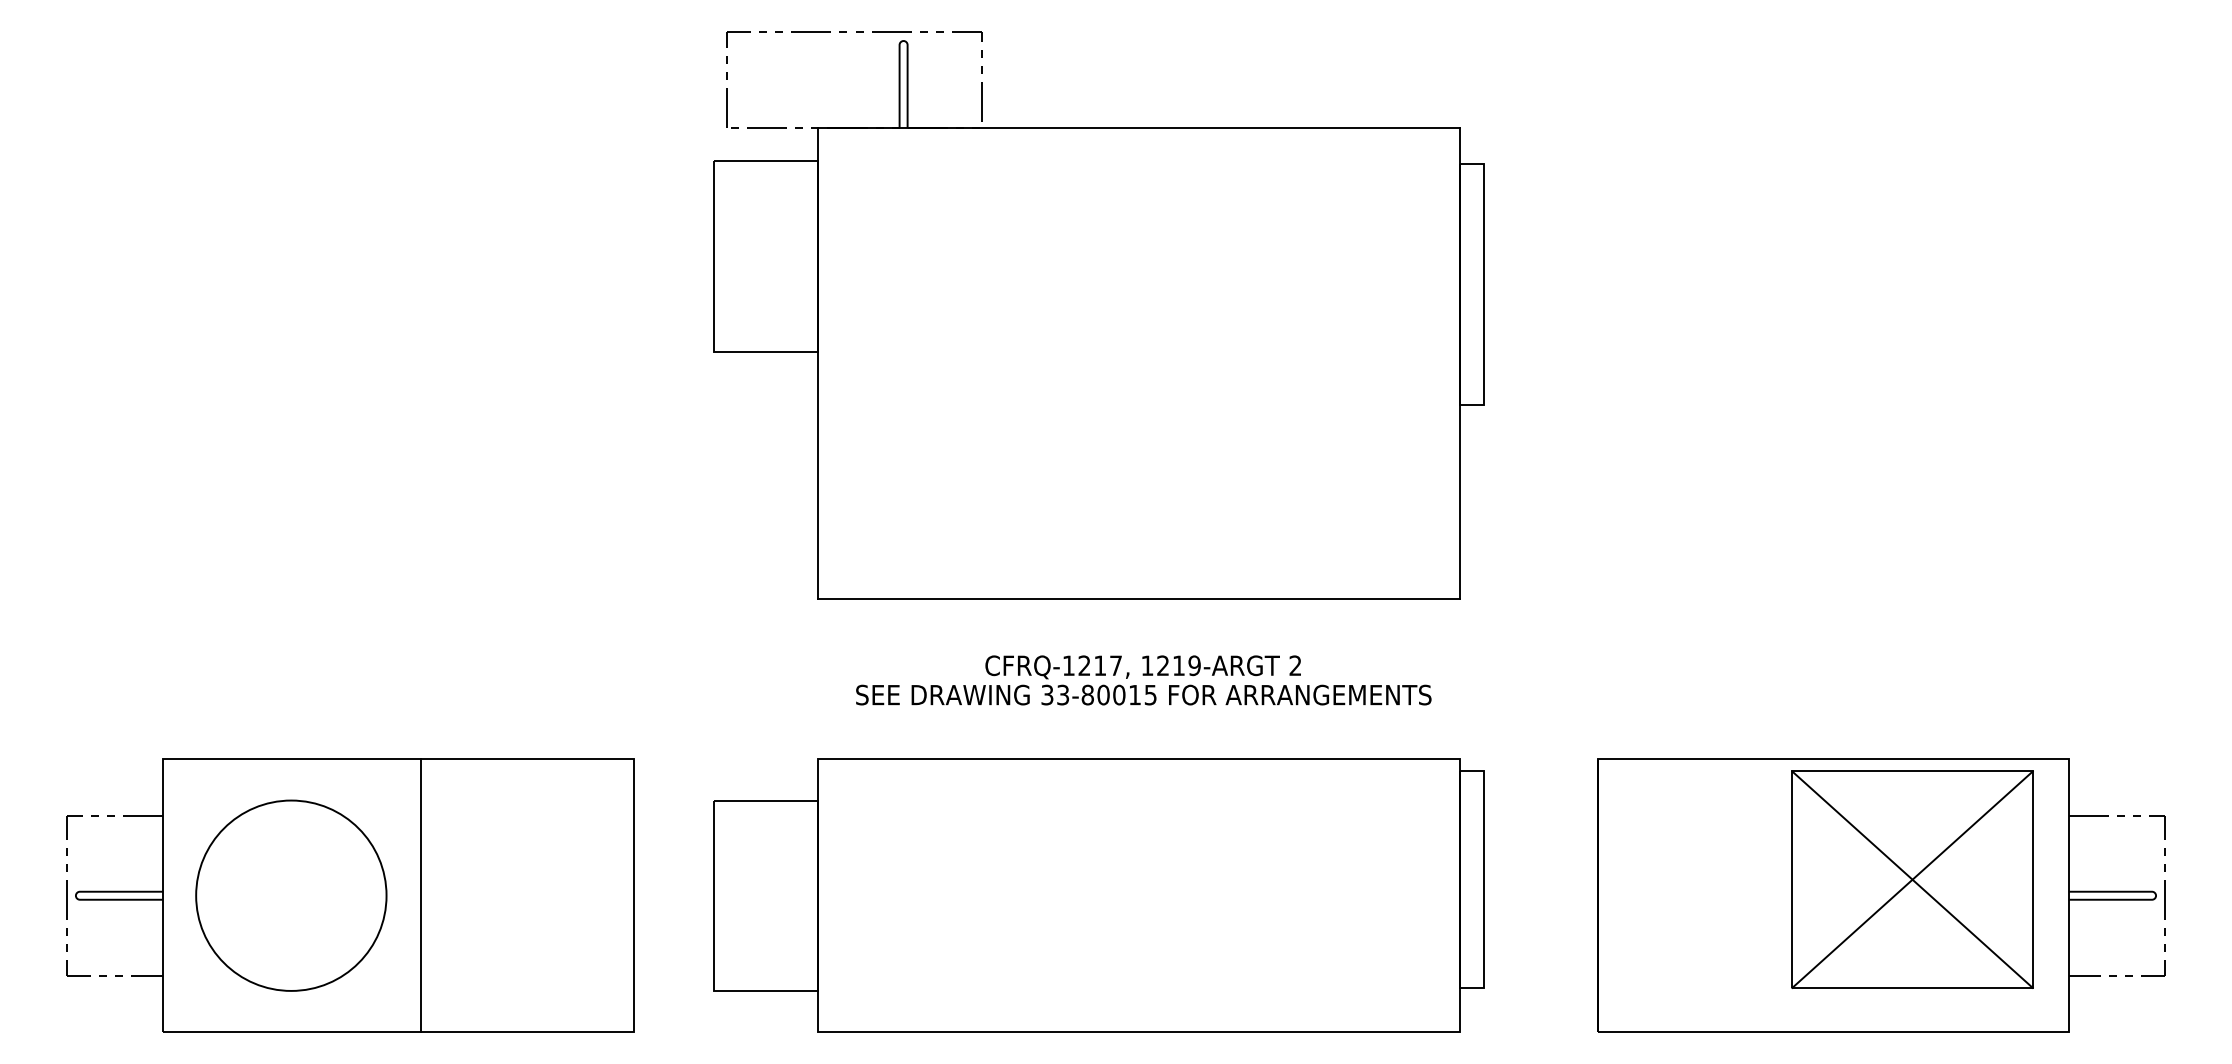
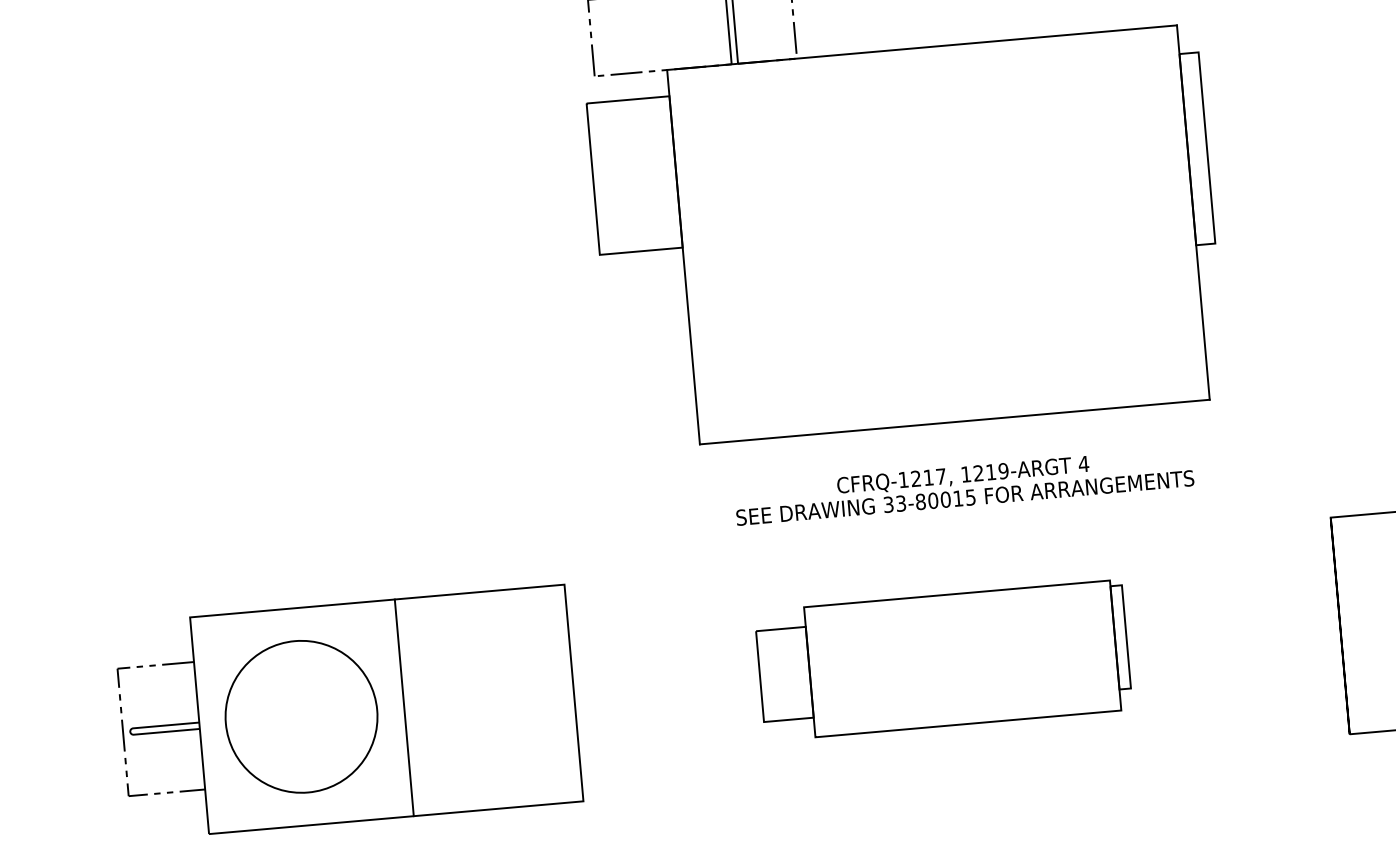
text: (1295, 665) -> (1083, 463), 2 -> 4
part: (1098, 895) -> (943, 660), size x0.6

